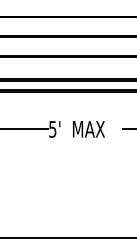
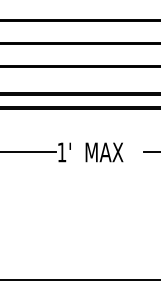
text: (52, 129) -> (61, 152), 5' -> 1'

